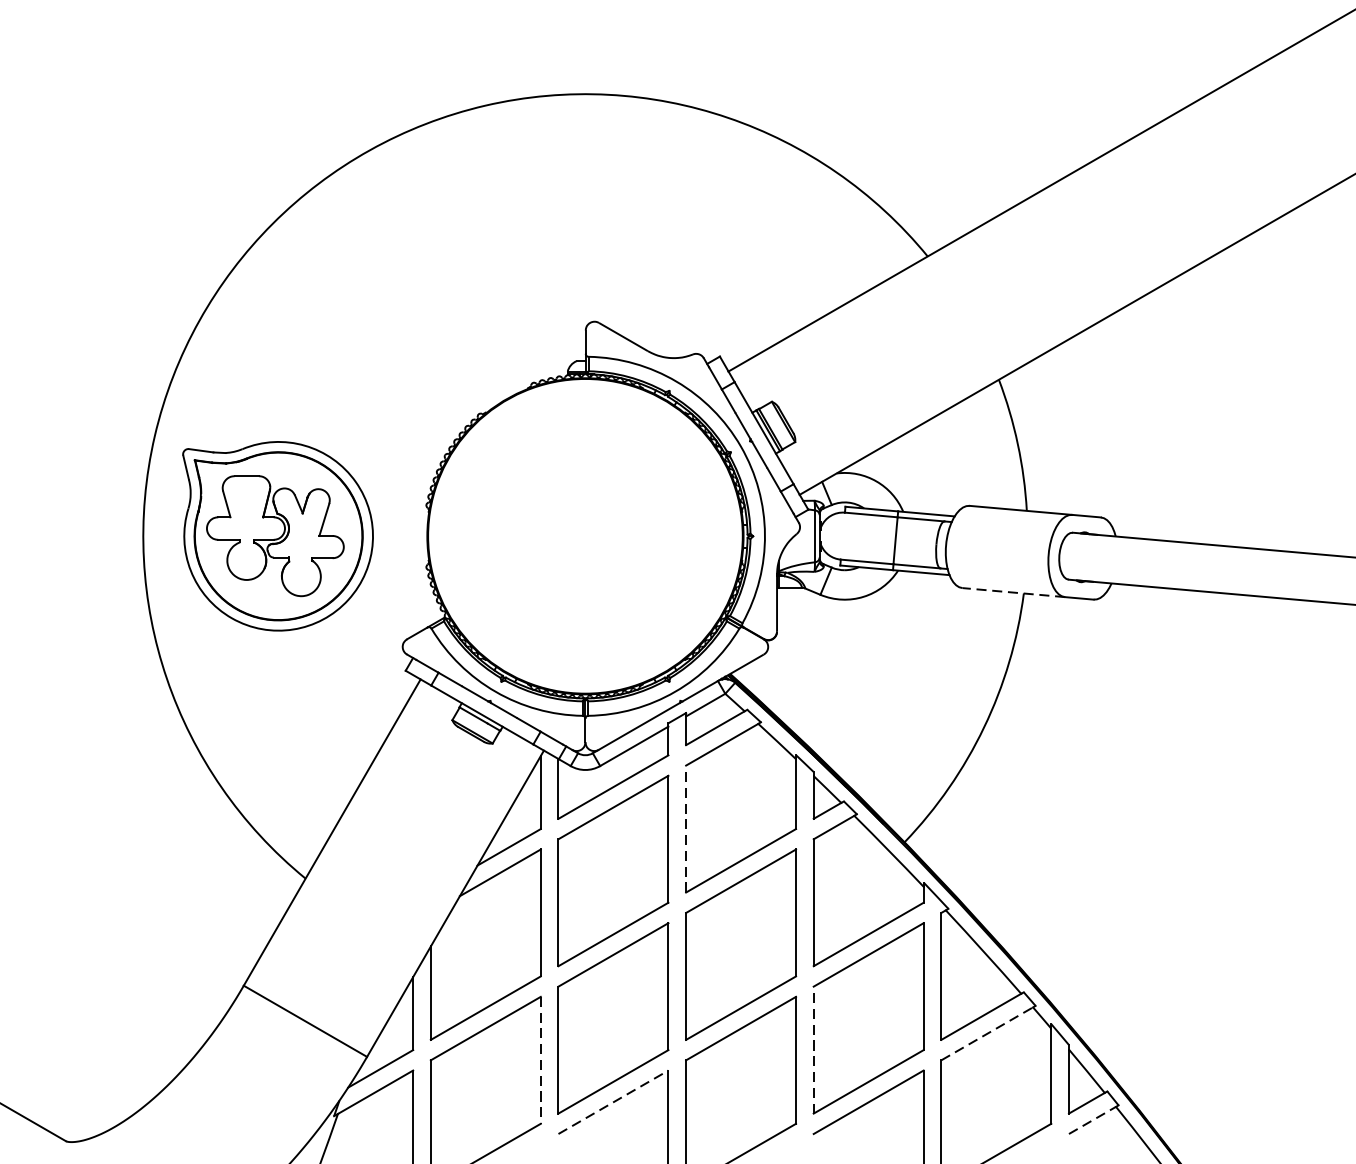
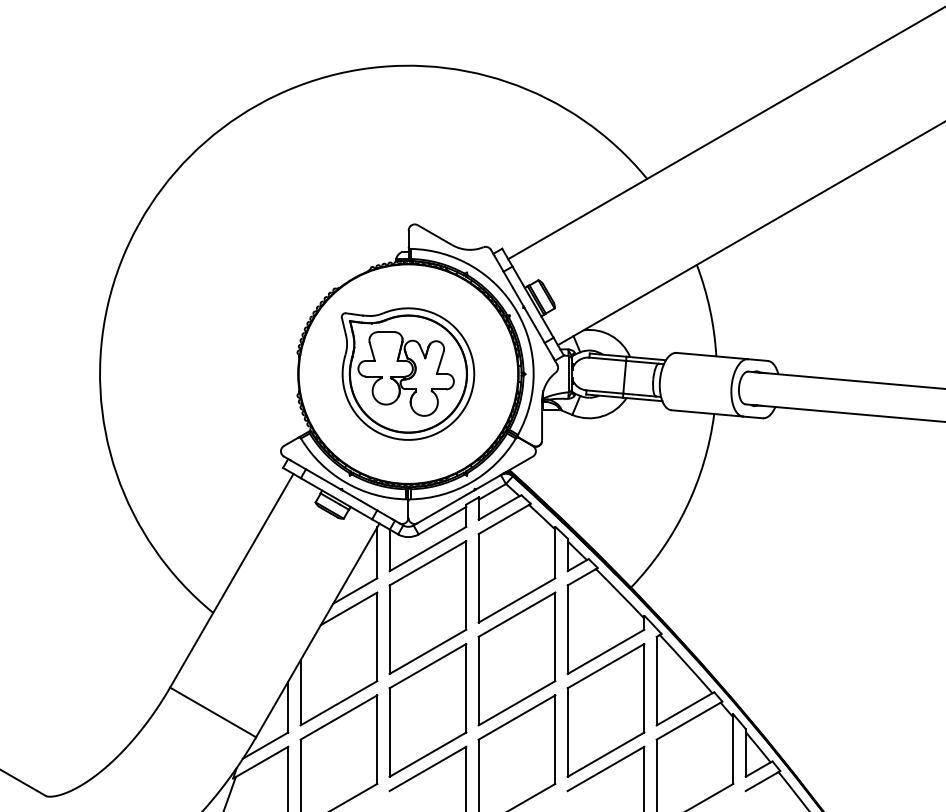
part: (277, 535) -> (407, 373), moved
line: (1014, 592) -> (707, 413), dashed -> solid
line: (685, 827) -> (478, 577), dashed -> solid
line: (986, 1034) -> (688, 721), dashed -> solid
line: (813, 1050) -> (567, 732), dashed -> solid
line: (541, 1061) -> (377, 740), dashed -> solid
line: (614, 1101) -> (428, 768), dashed -> solid
line: (1093, 1120) -> (762, 781), dashed -> solid

